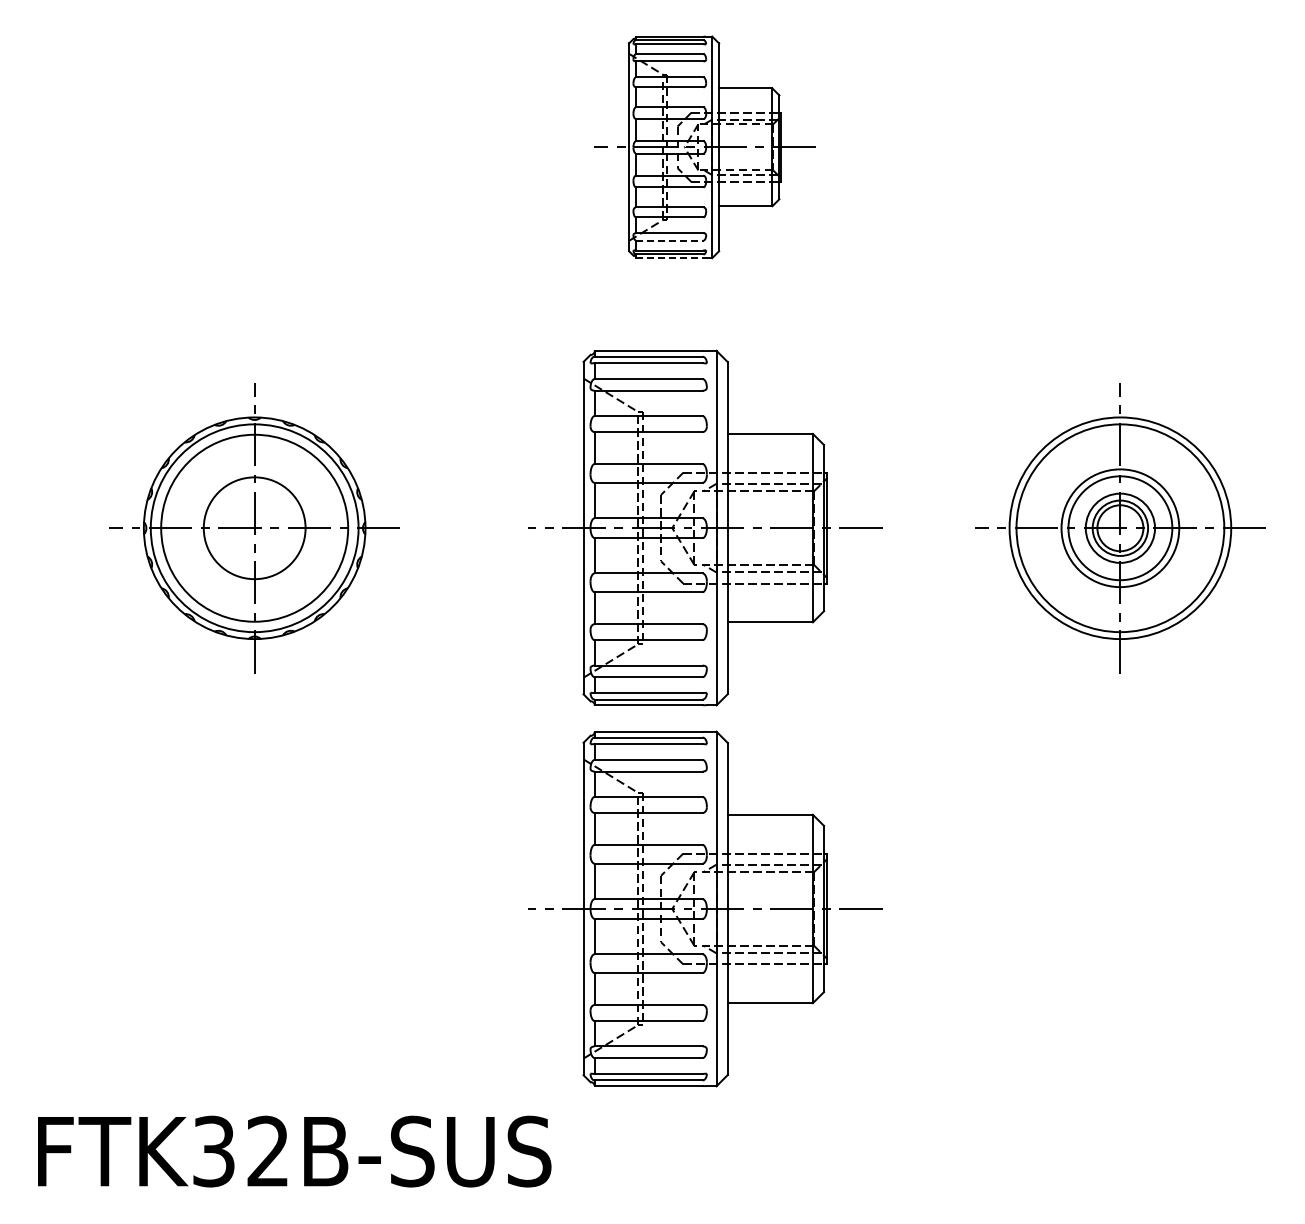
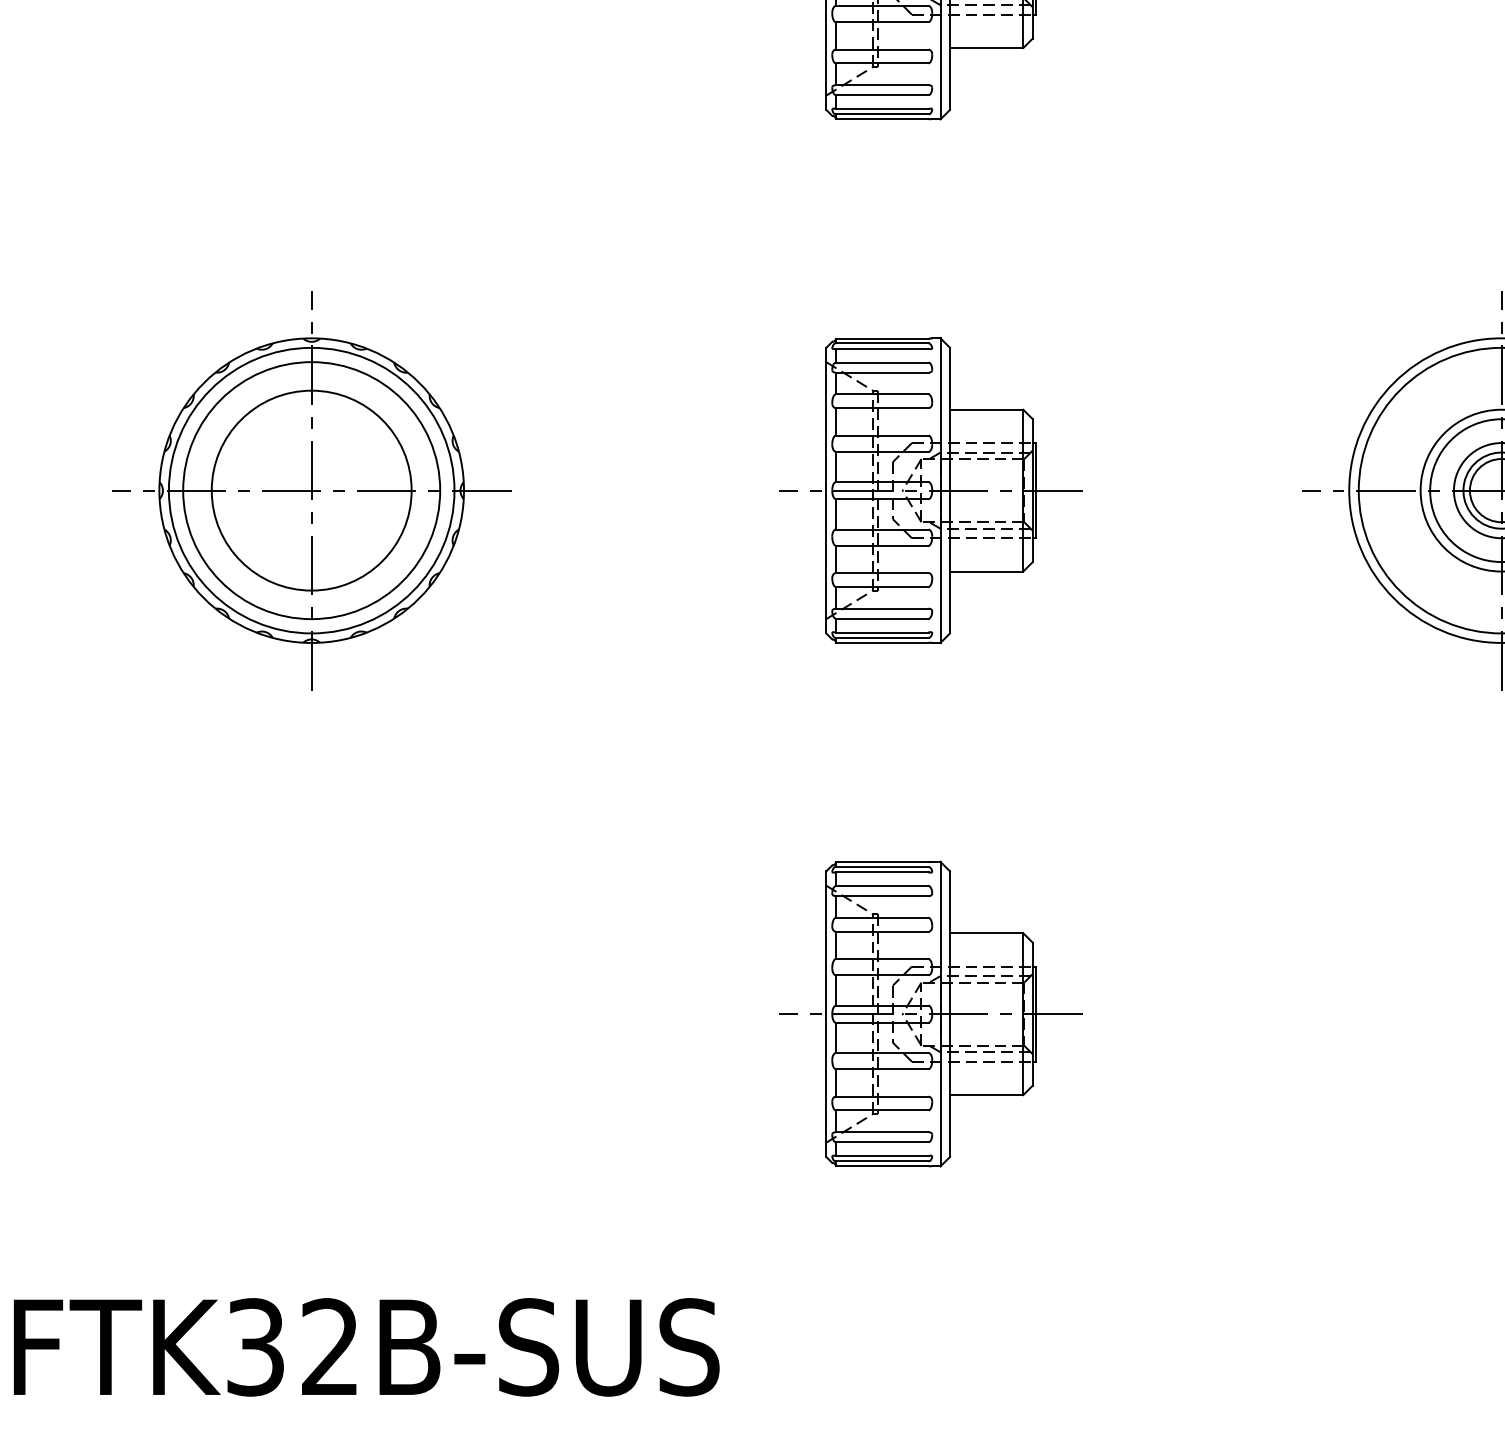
line: (669, 240) -> (881, 95), dashed -> solid
line: (669, 258) -> (881, 119), dashed -> solid
circle: (254, 527) -> (311, 489), size x1.43
part: (704, 528) -> (929, 490), size x0.62
part: (704, 909) -> (929, 1014), size x0.62

